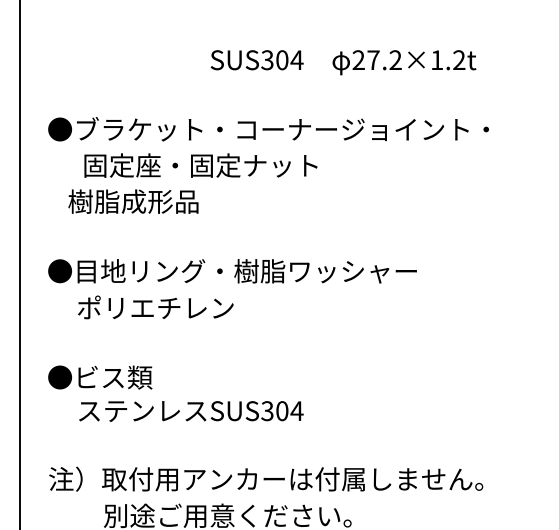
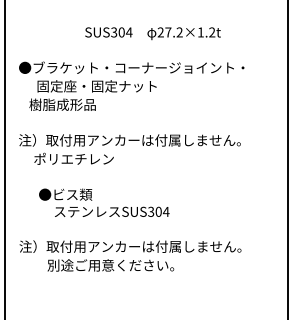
text: (342, 62) -> (152, 33), moved
text: (264, 271) -> (129, 140), ●目地リング・樹脂ワッシャー -> 注）取付用アンカーは付属しません。
text: (176, 392) -> (104, 202), moved

